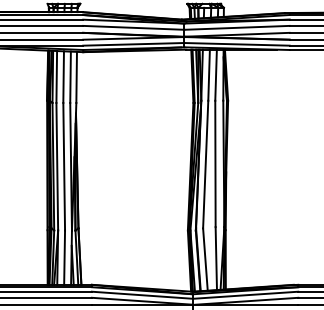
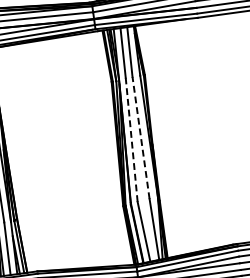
line: (215, 163) -> (141, 137), solid -> dashed
line: (205, 164) -> (131, 139), solid -> dashed

